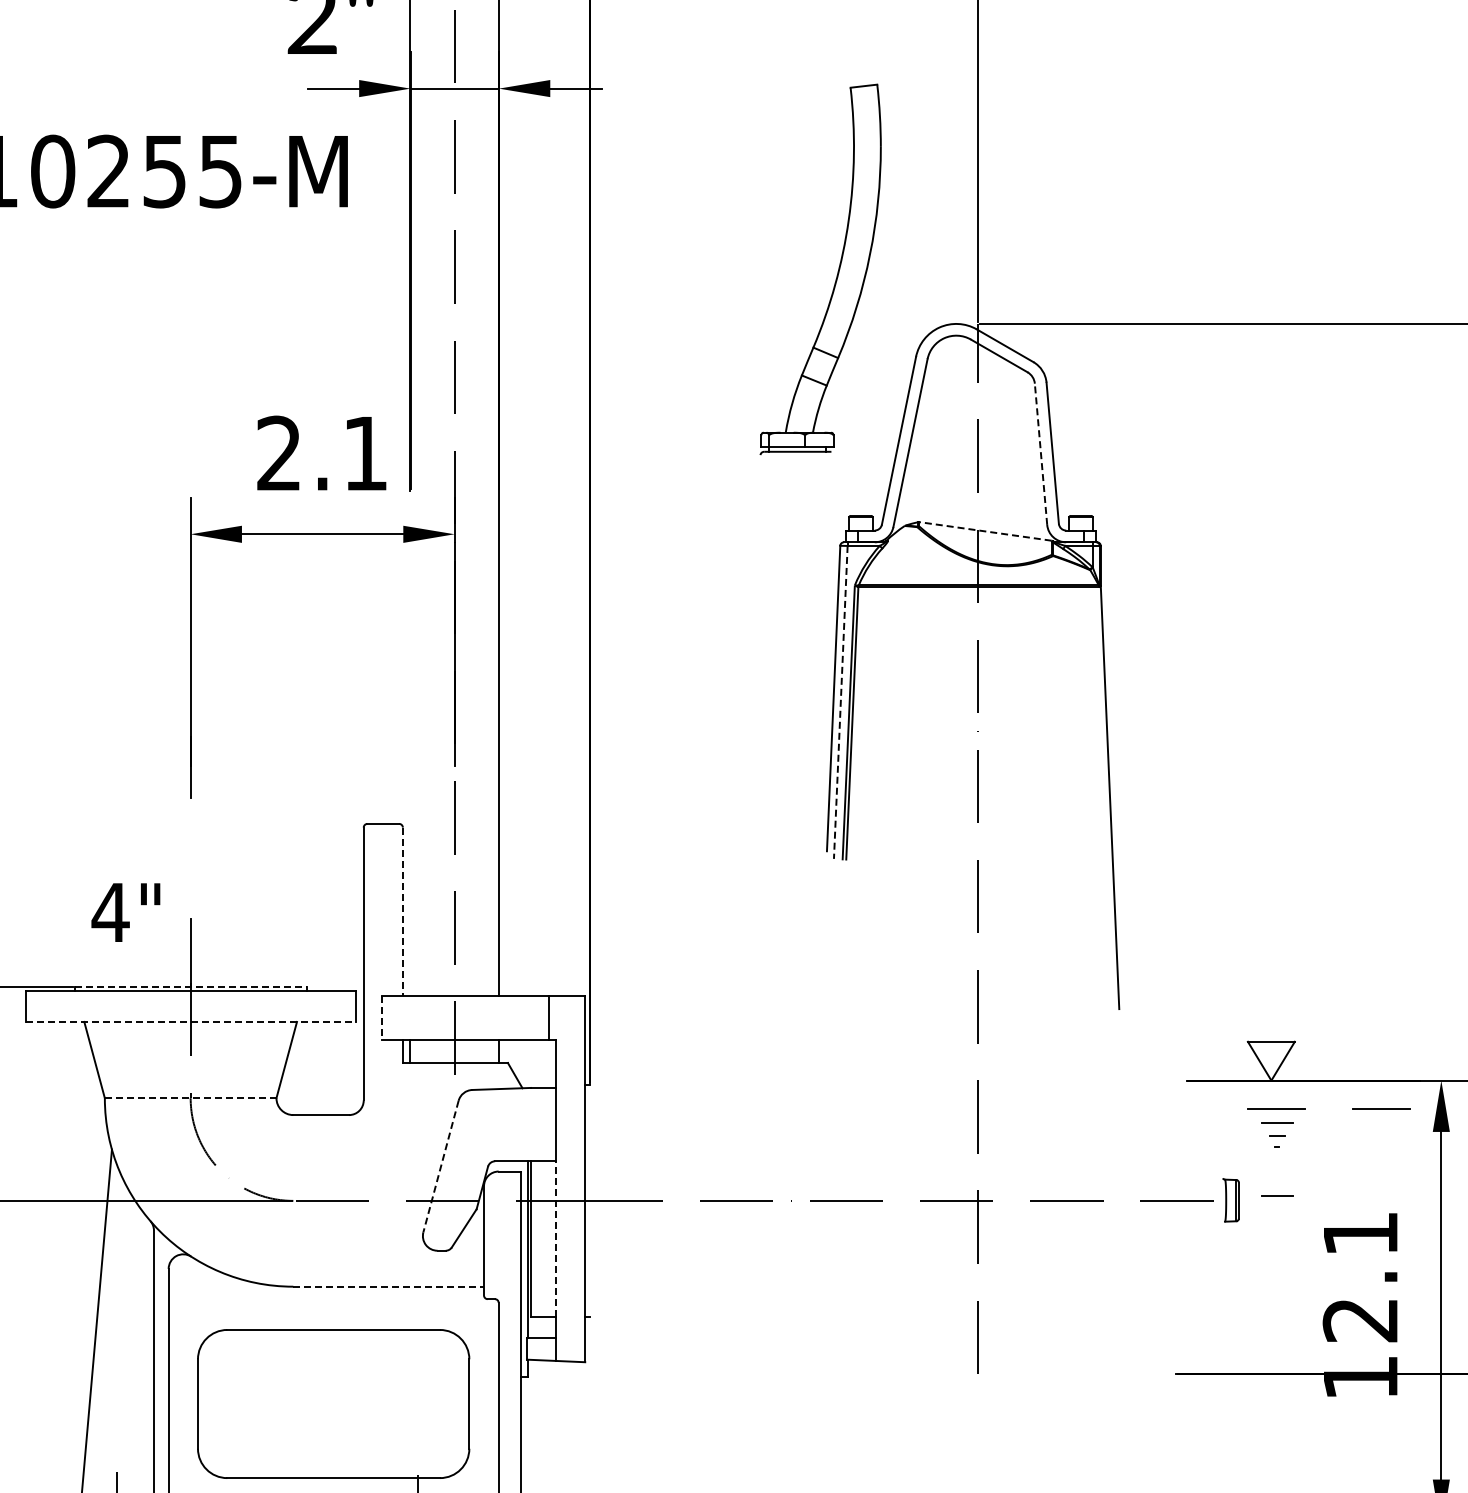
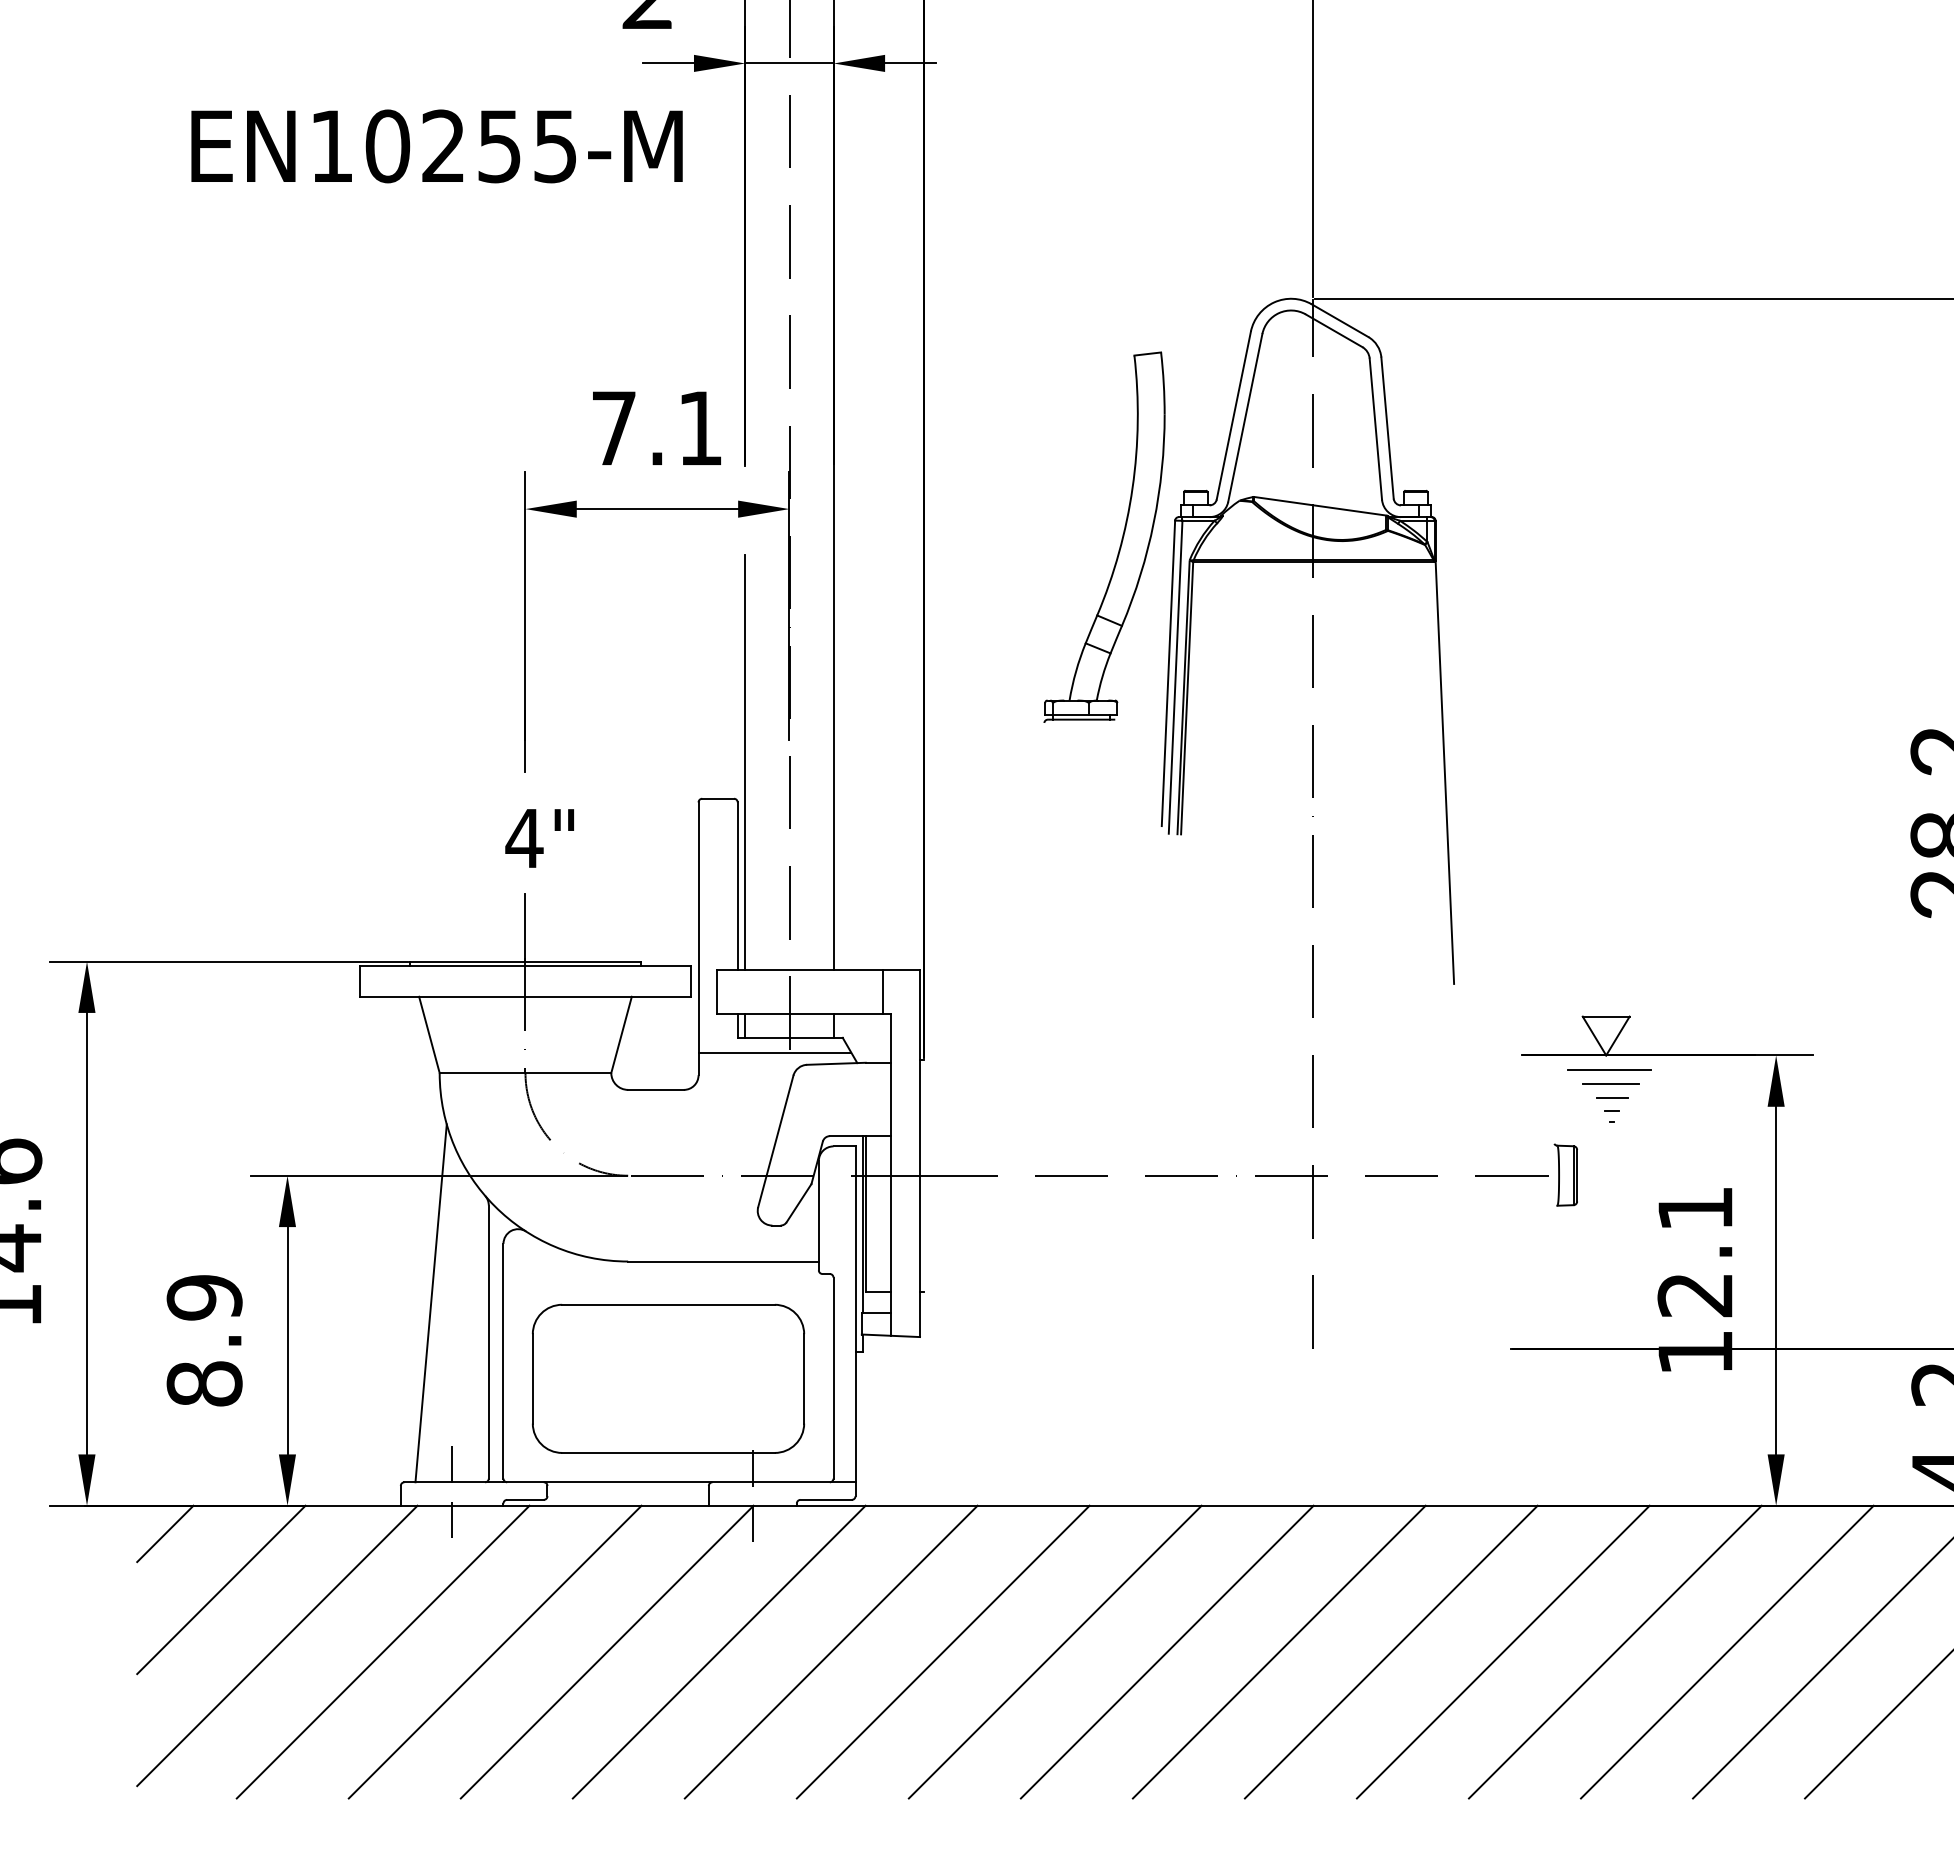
part: (836, 274) -> (1120, 542), moved
text: (278, 452) -> (613, 427), 2.1 -> 7.1
line: (1040, 454) -> (1375, 429), dashed -> solid
line: (985, 531) -> (1320, 506), dashed -> solid
line: (840, 702) -> (1175, 677), dashed -> solid
line: (410, 787) -> (745, 762), added
line: (402, 911) -> (737, 886), dashed -> solid
text: (125, 912) -> (539, 838), moved
line: (190, 986) -> (525, 961), dashed -> solid
line: (381, 1017) -> (716, 992), dashed -> solid
line: (190, 1021) -> (525, 996), dashed -> solid
line: (439, 1077) -> (774, 1052), added
line: (1274, 1094) -> (1609, 1069), added
line: (190, 1098) -> (525, 1073), dashed -> solid
line: (1380, 1108) -> (1715, 1083), removed
line: (440, 1166) -> (775, 1141), dashed -> solid
line: (1277, 1195) -> (1612, 1170), removed
part: (1230, 1199) -> (1565, 1174), size x1.43
line: (555, 1238) -> (890, 1213), dashed -> solid
line: (389, 1286) -> (724, 1261), dashed -> solid

